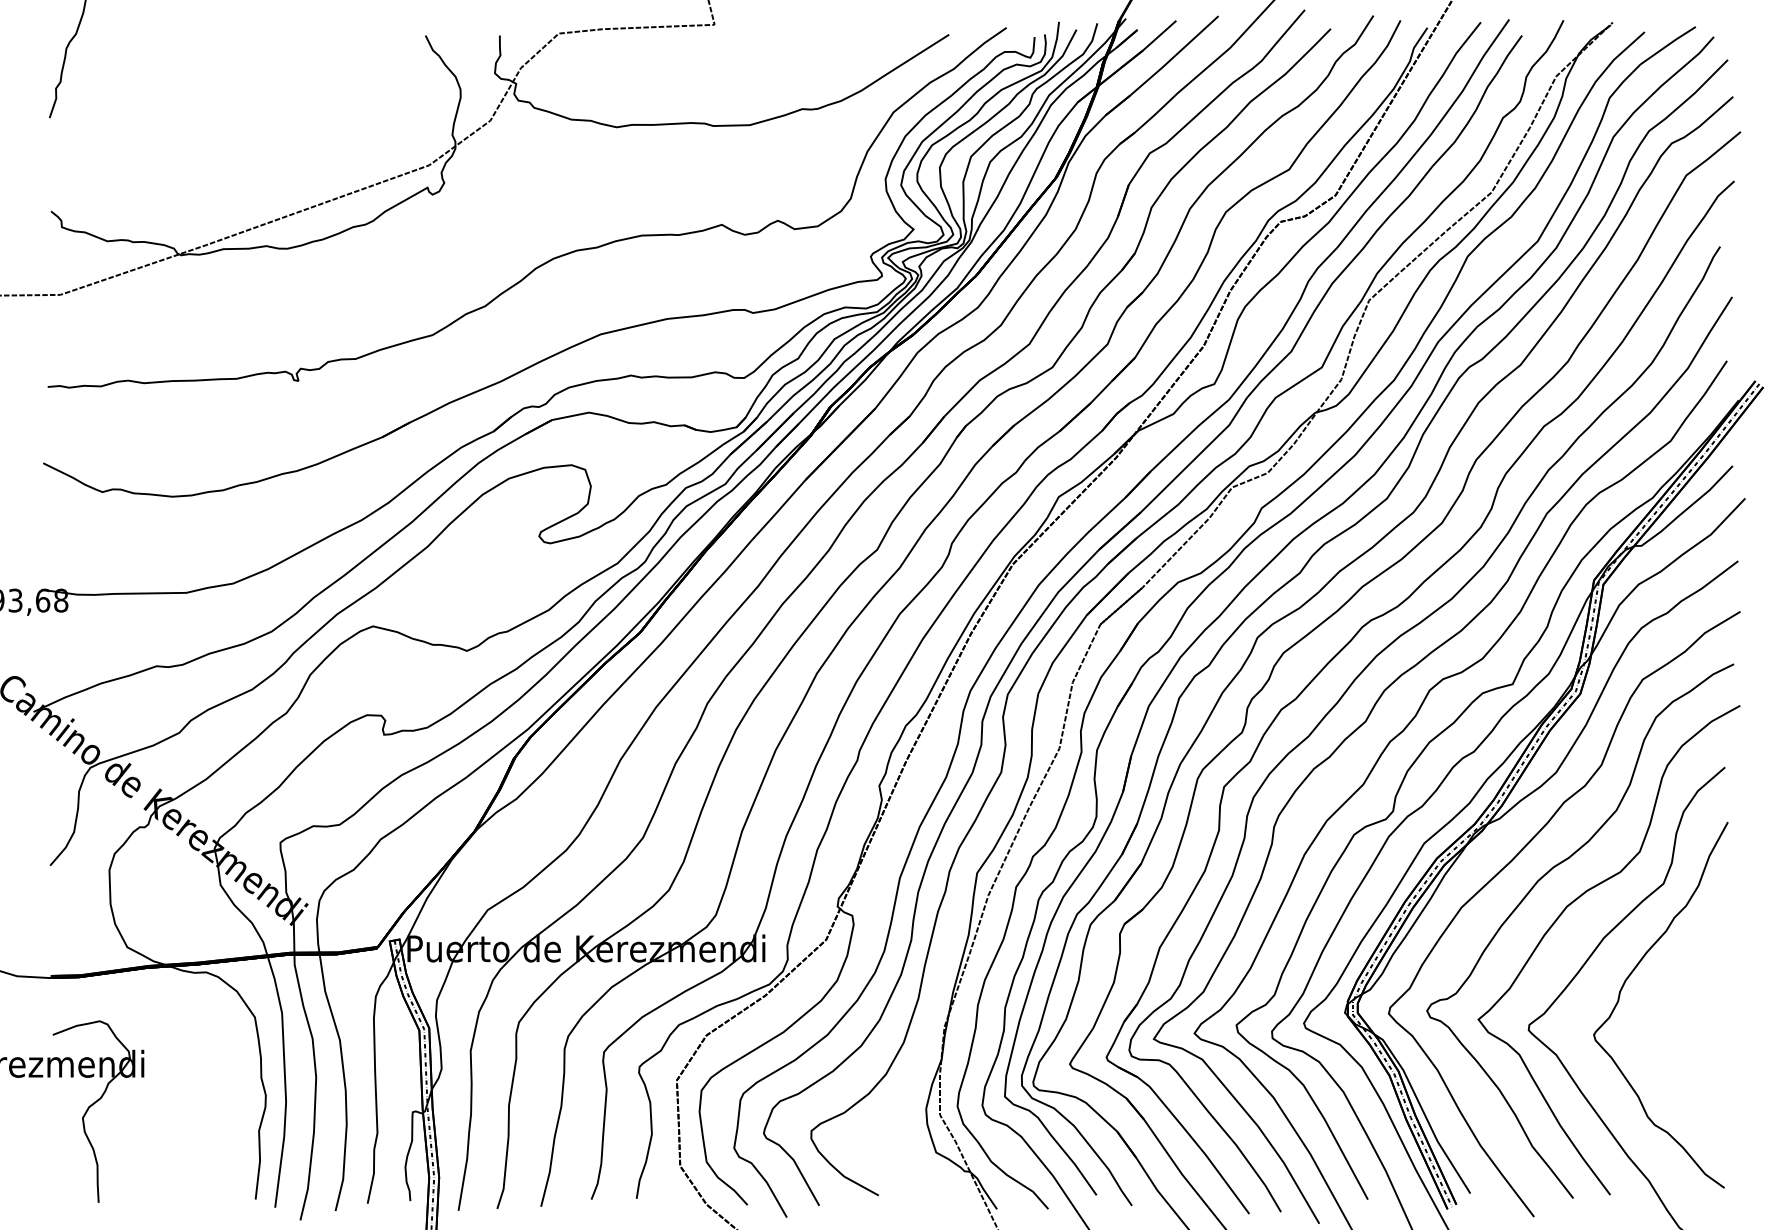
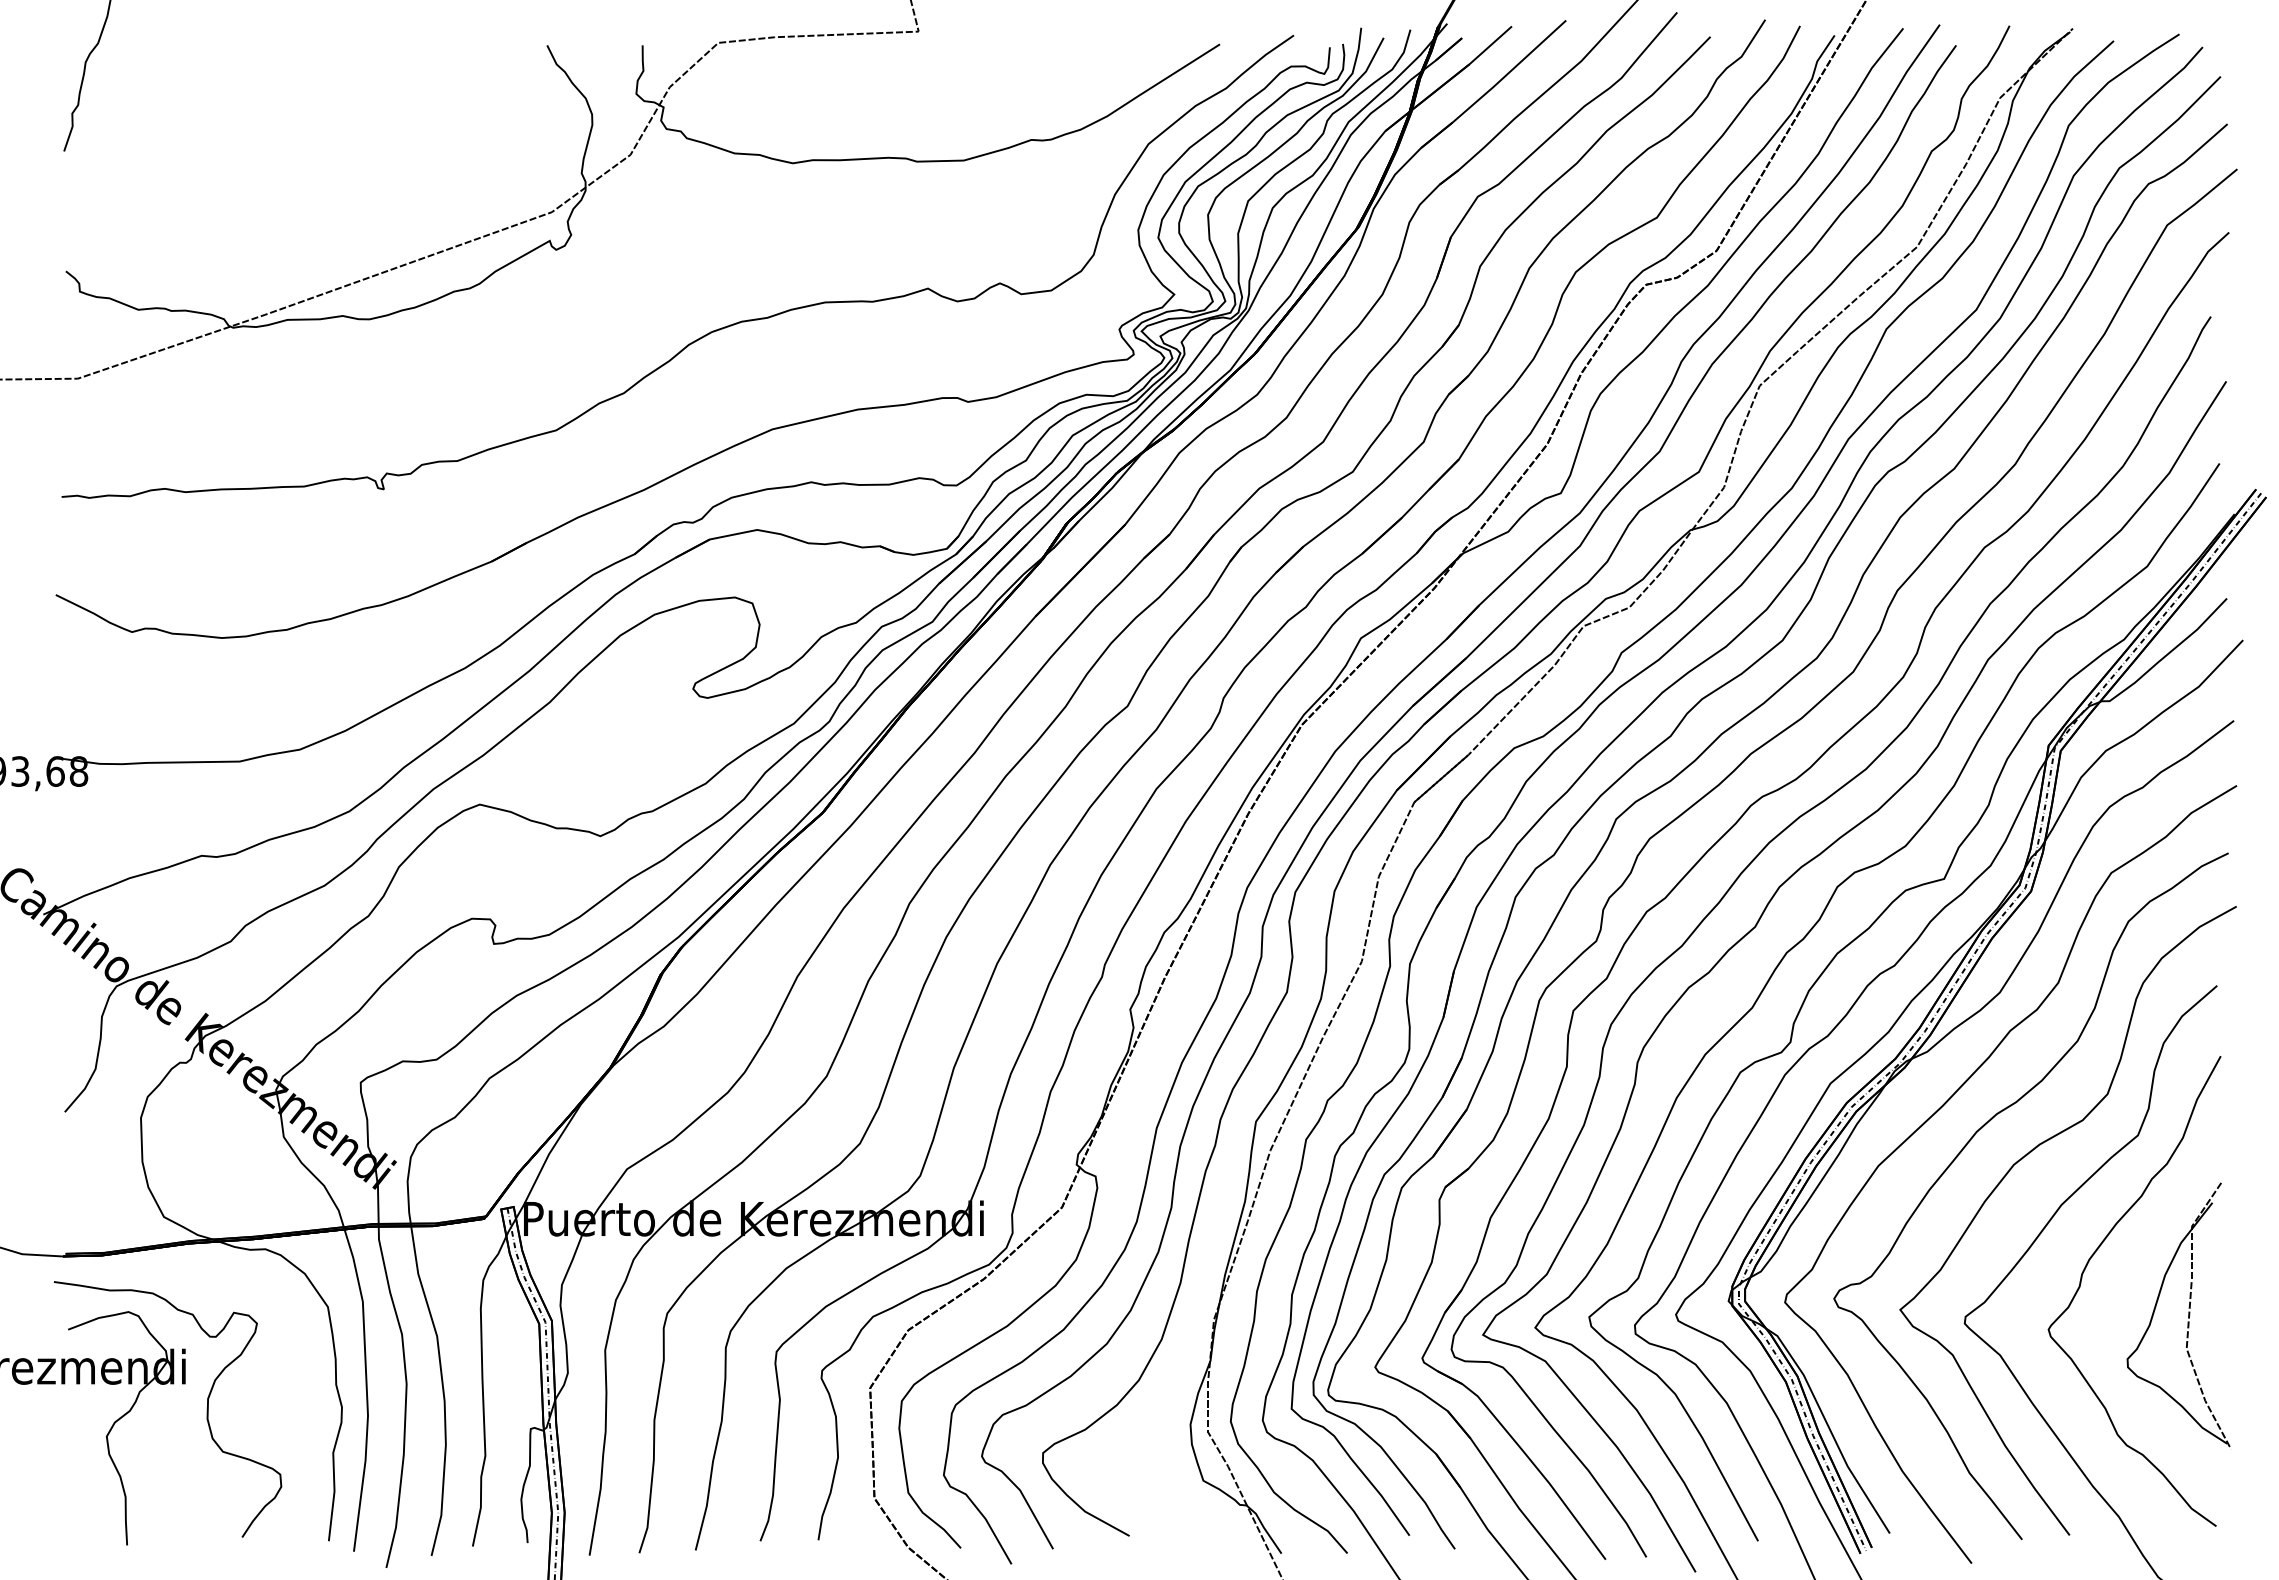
part: (1702, 1023) -> (2188, 1314), added
curve: (160, 1097) -> (206, 1409), added

